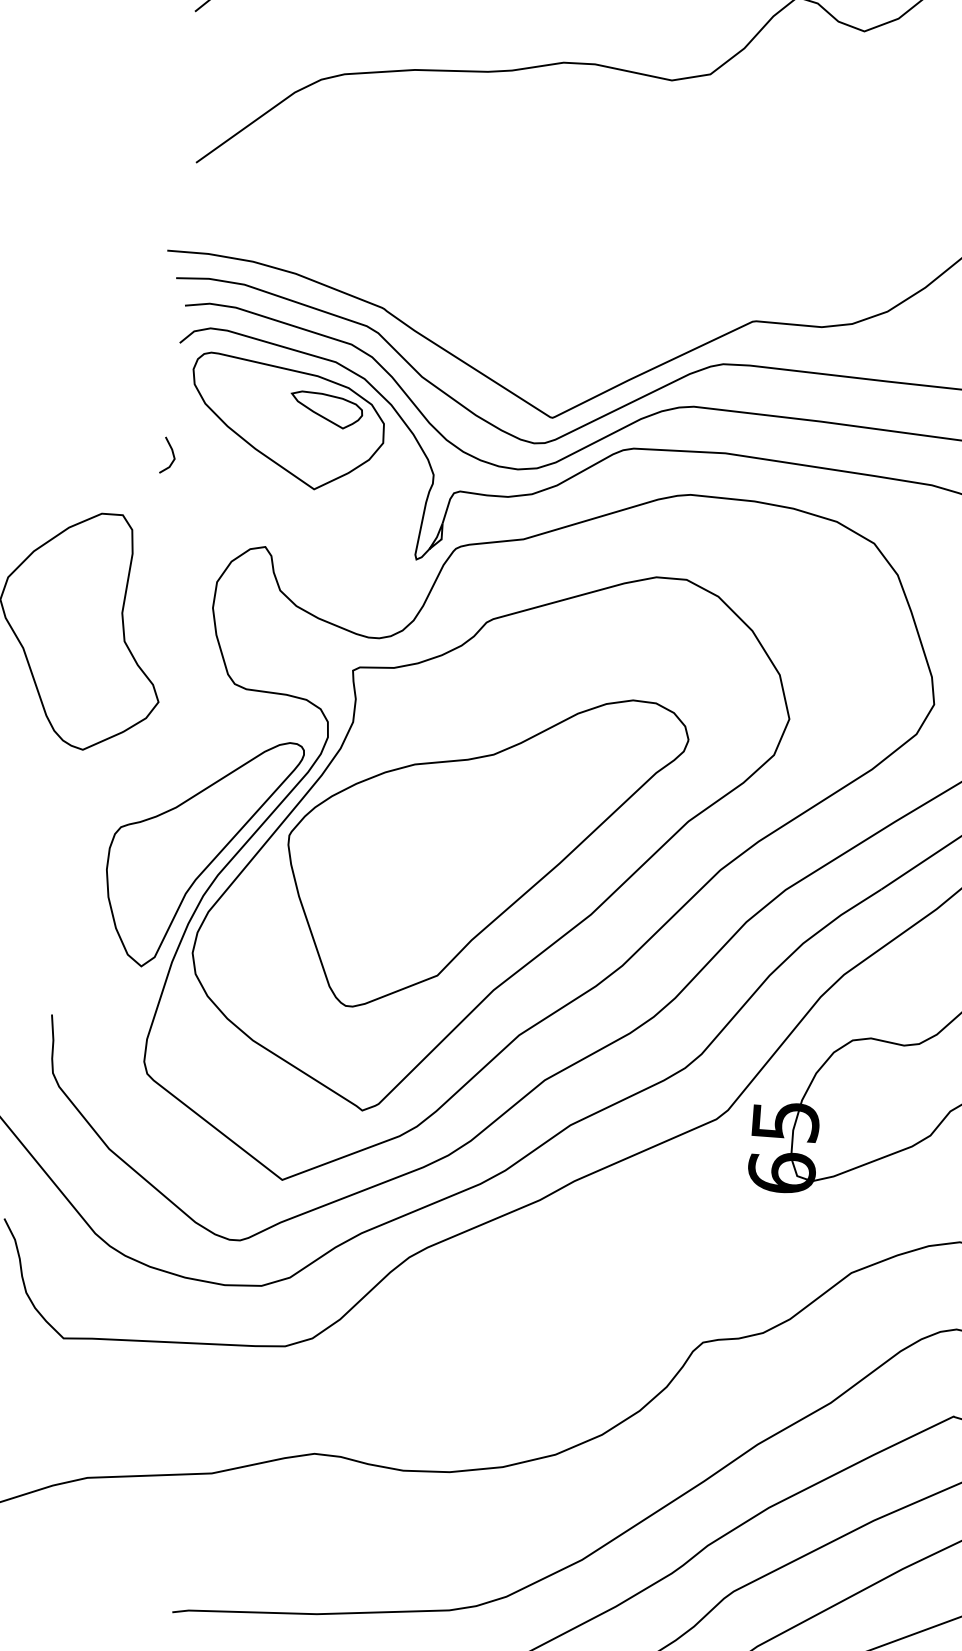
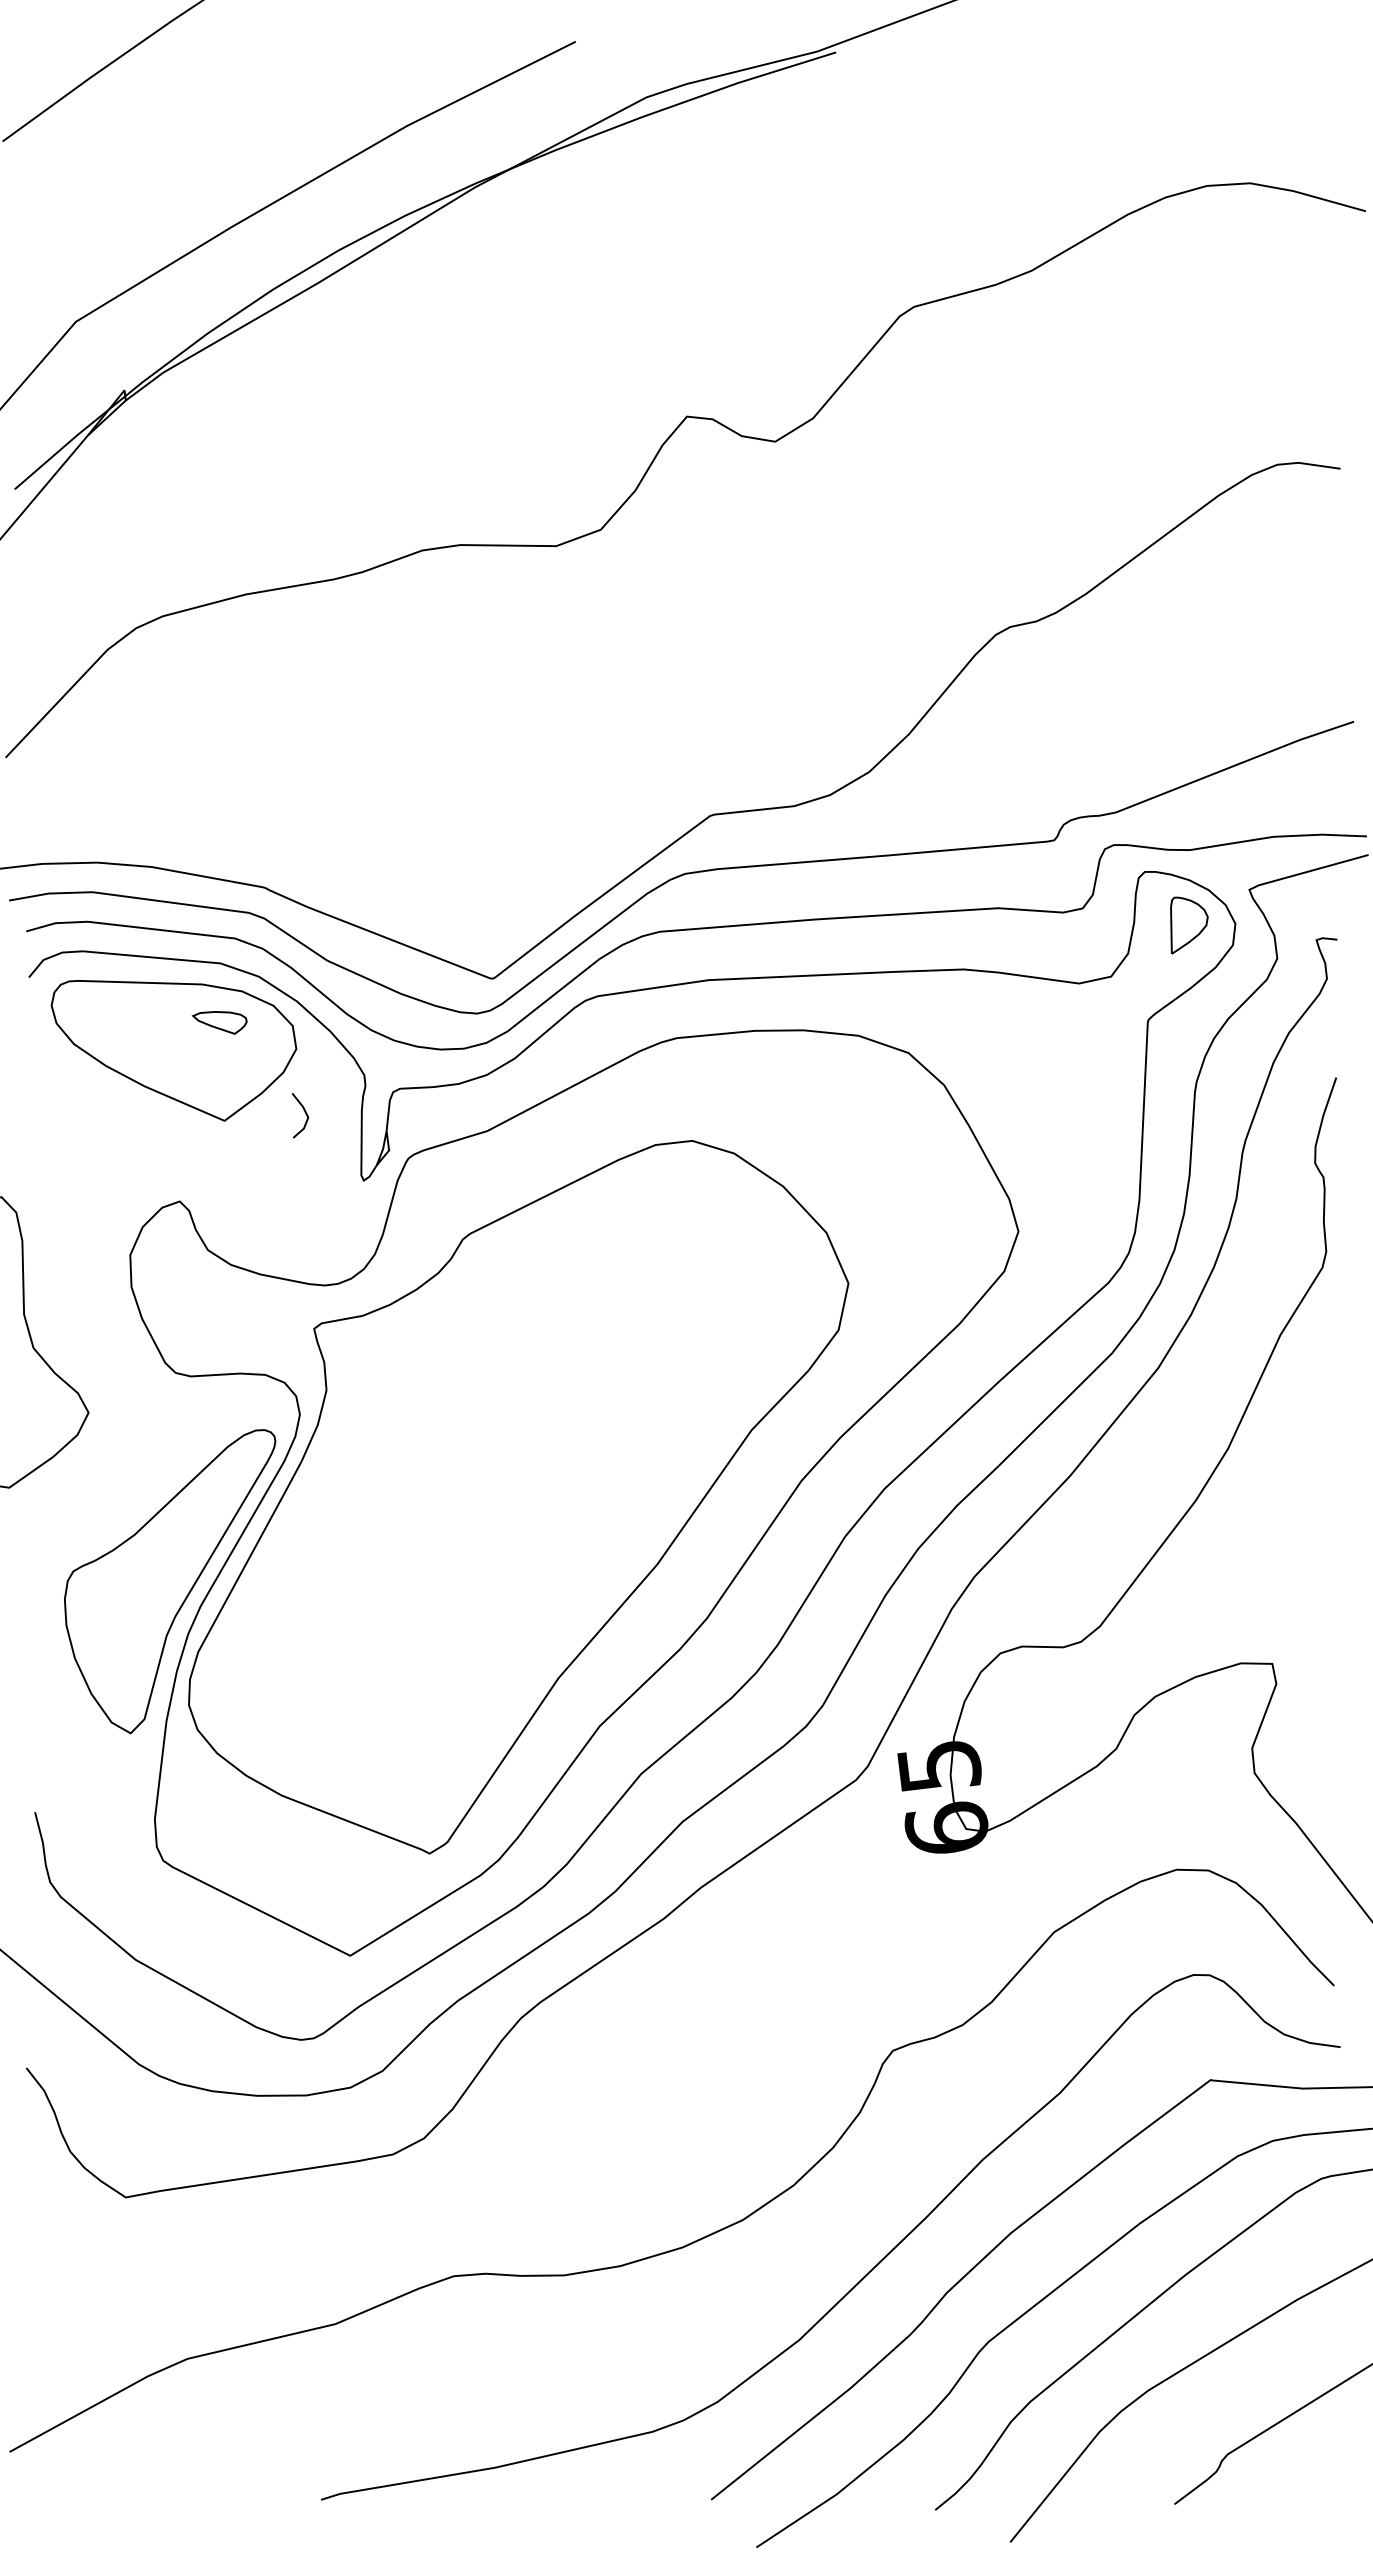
part: (325, 409) -> (219, 1022), size x0.6
line: (172, 454) -> (304, 1112), moved
part: (476, 850) -> (504, 1514), removed

